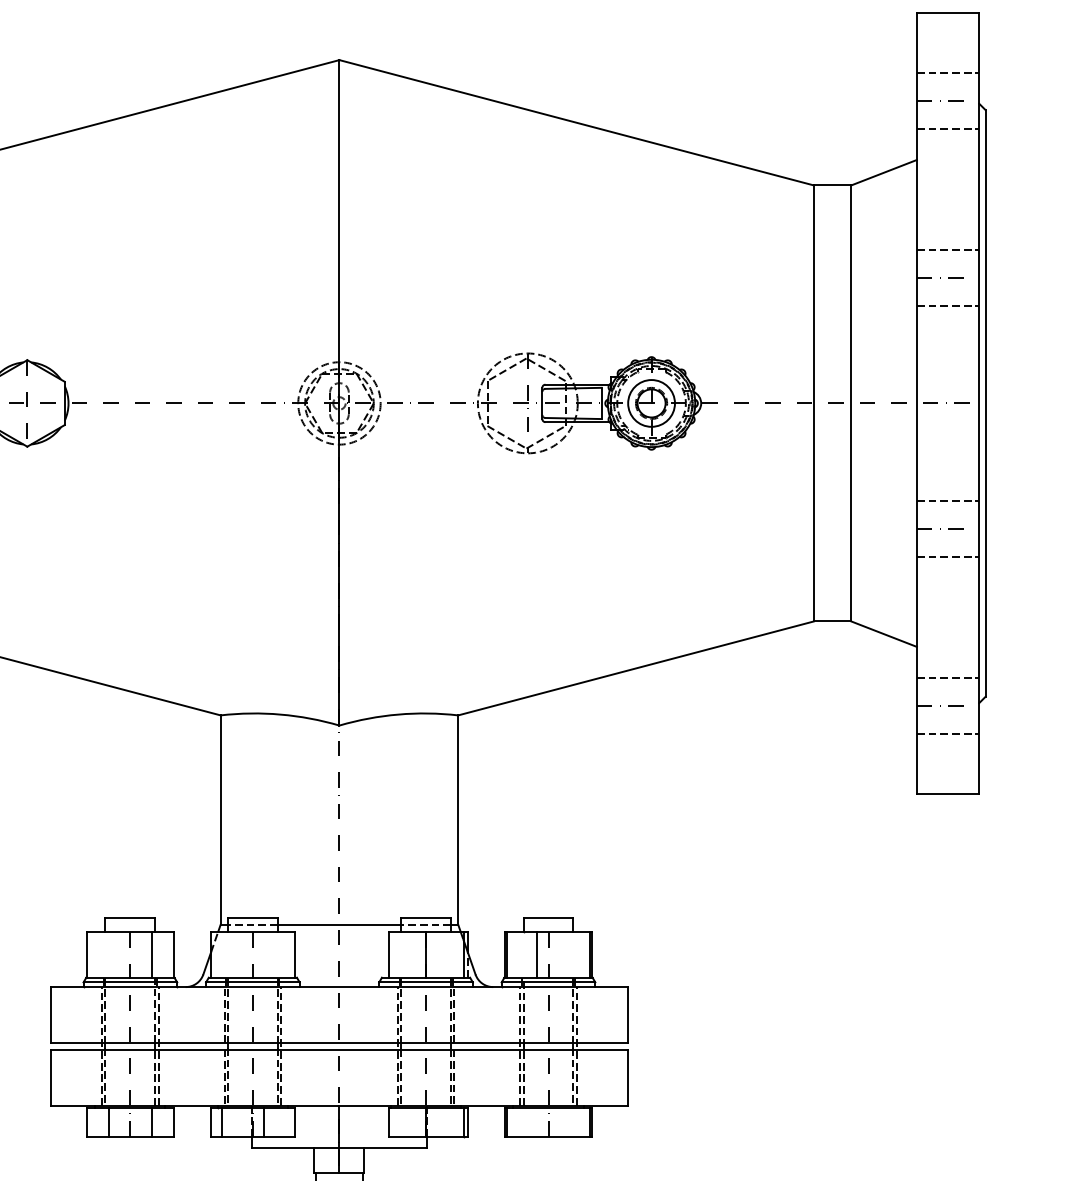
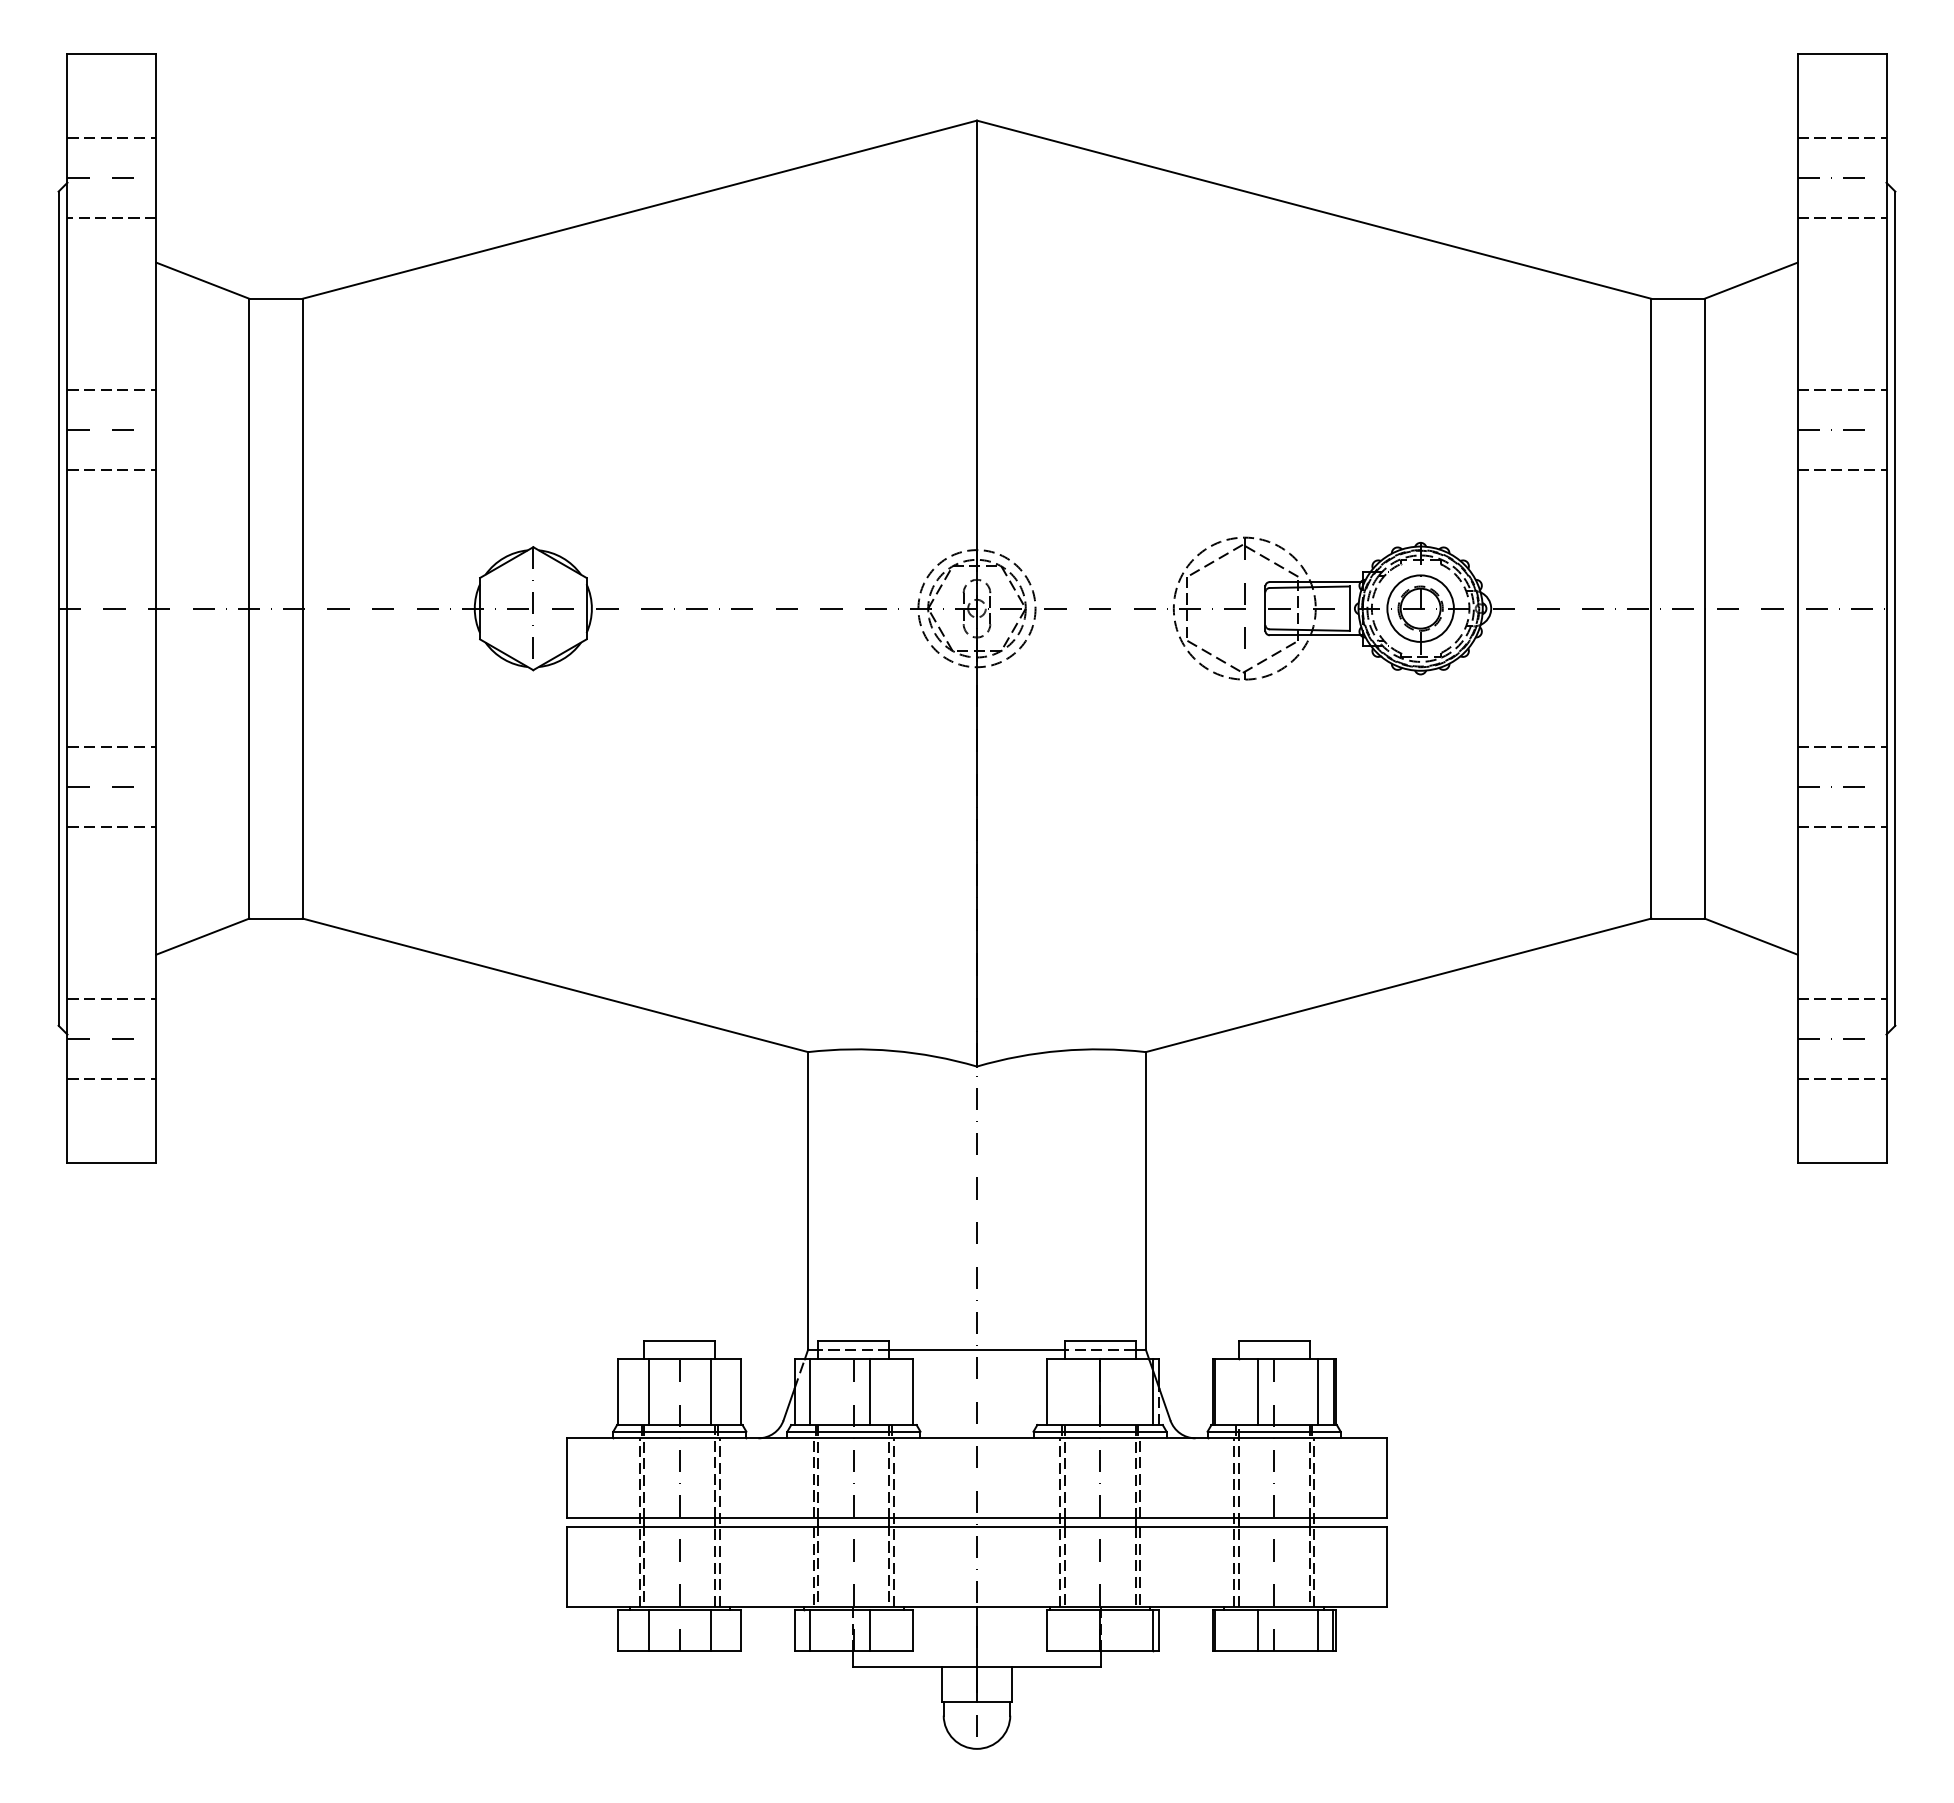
line: (109, 954) -> (649, 1392), added
line: (222, 954) -> (810, 1392), added
line: (263, 954) -> (869, 1392), added
line: (579, 954) -> (1317, 1392), added
line: (537, 1122) -> (1258, 1630), added
line: (579, 1122) -> (1317, 1630), added

